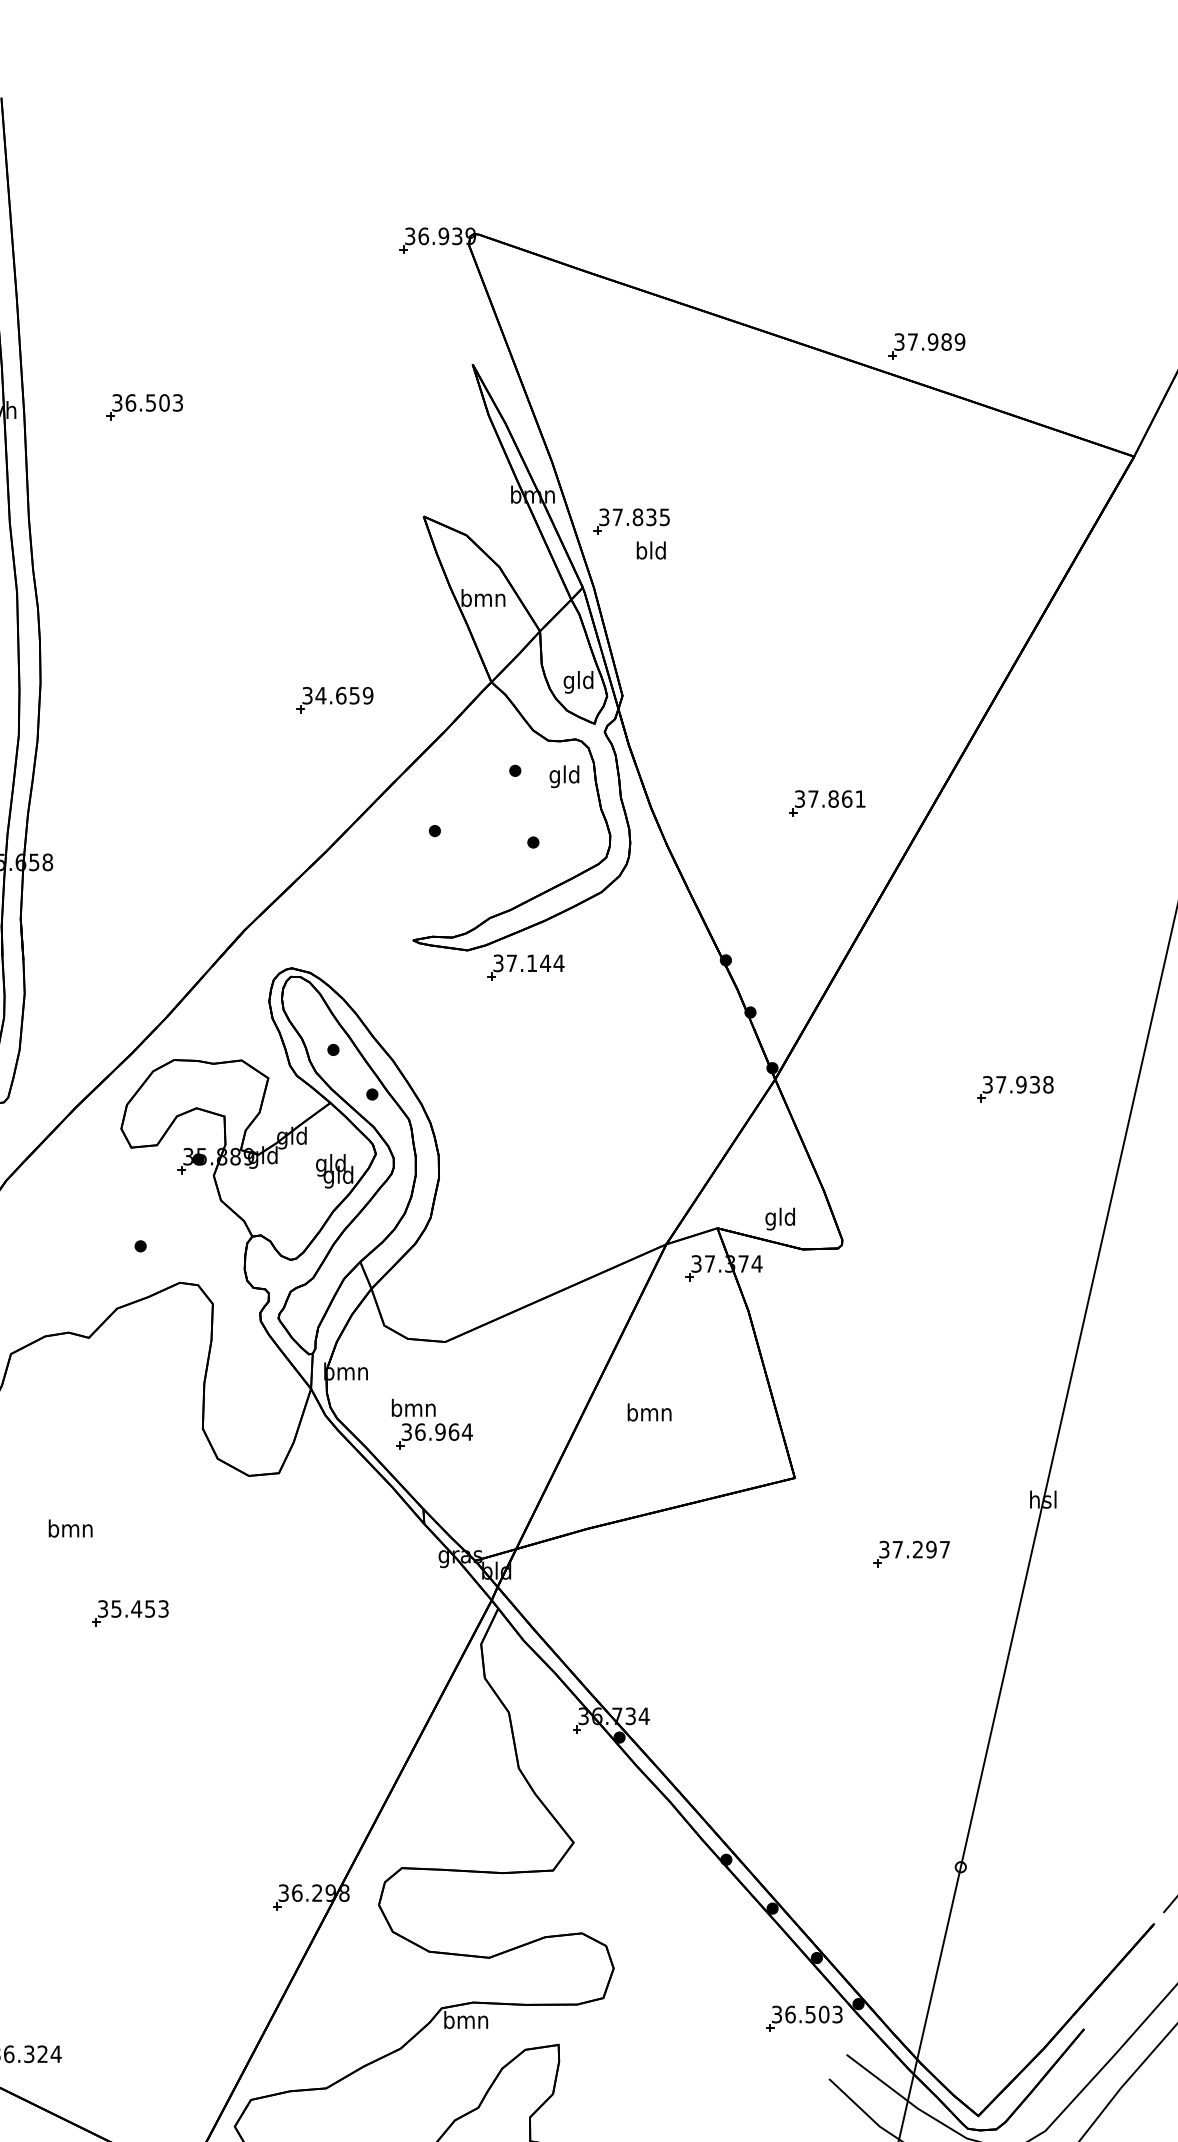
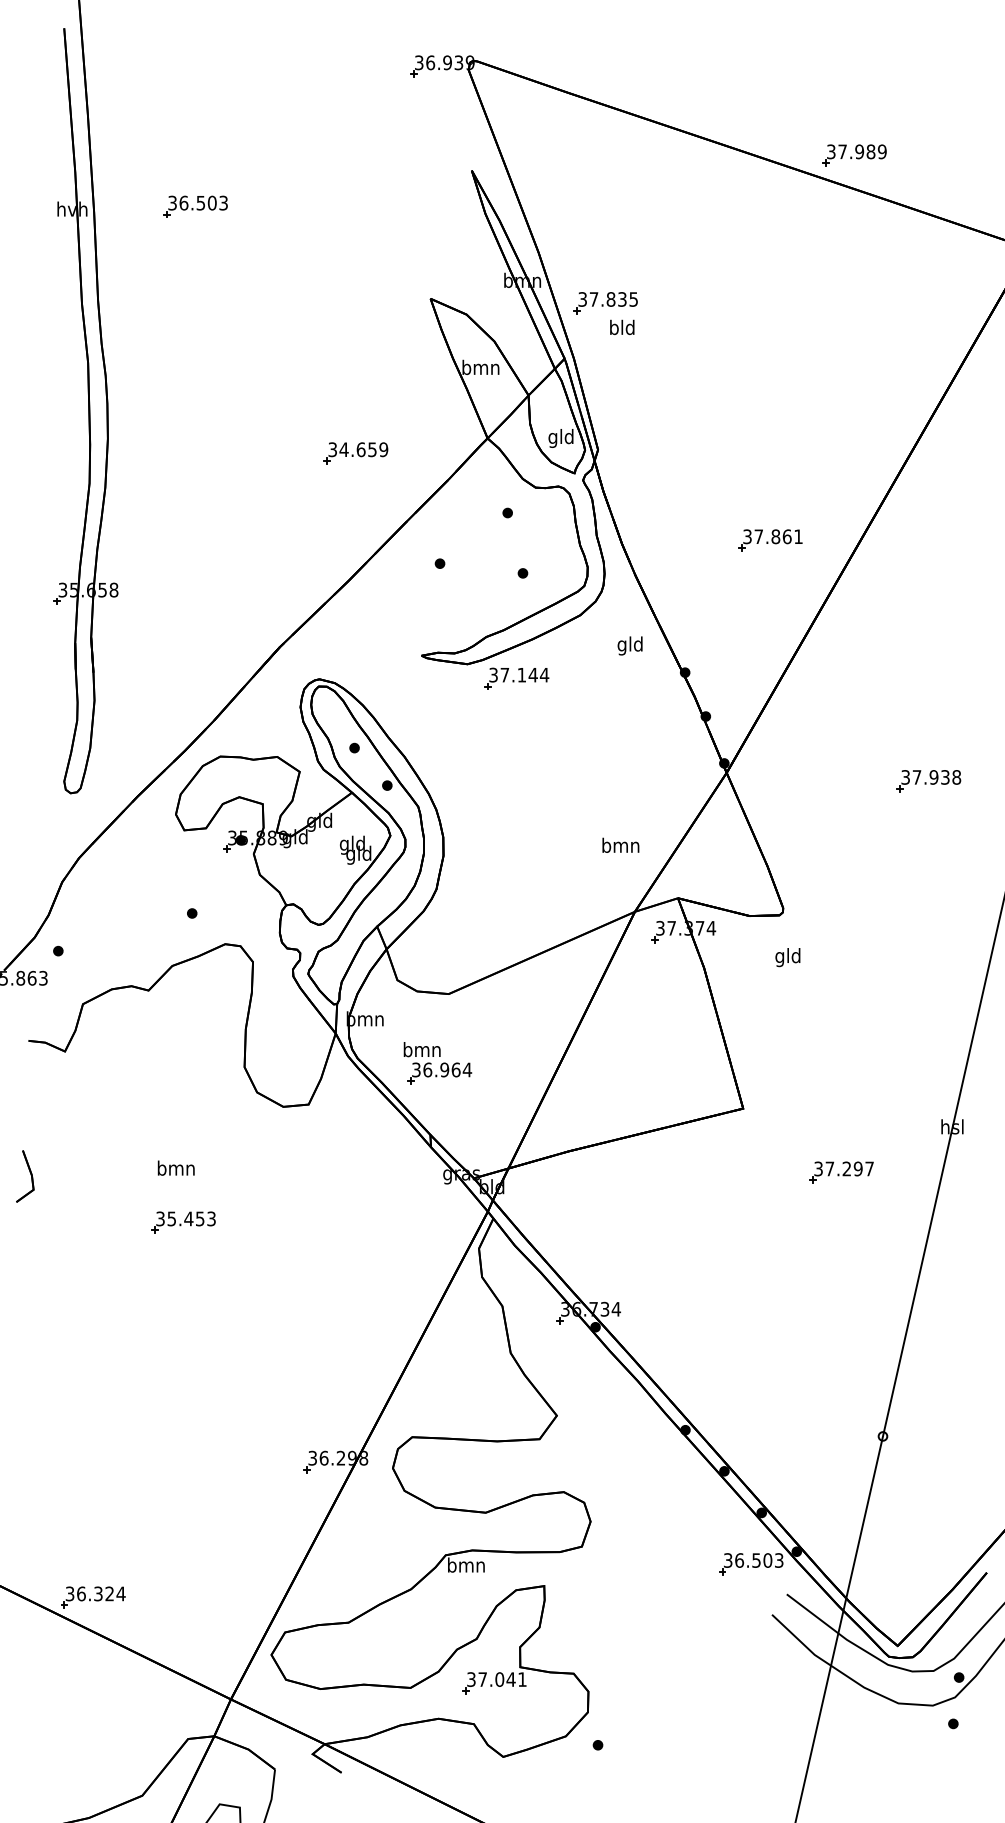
text: (563, 776) -> (629, 645), moved
text: (779, 1219) -> (787, 957), moved
text: (649, 1411) -> (620, 844), moved
text: (69, 1527) -> (175, 1167), moved

